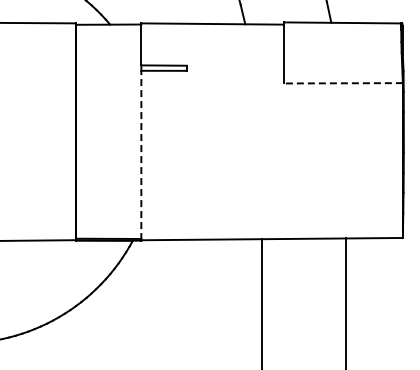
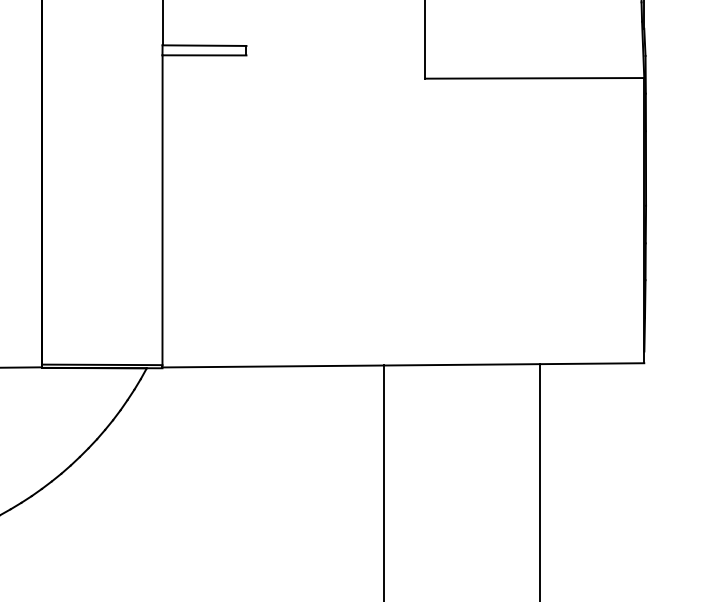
line: (342, 83) -> (533, 78), dashed -> solid
line: (141, 155) -> (162, 211), dashed -> solid

